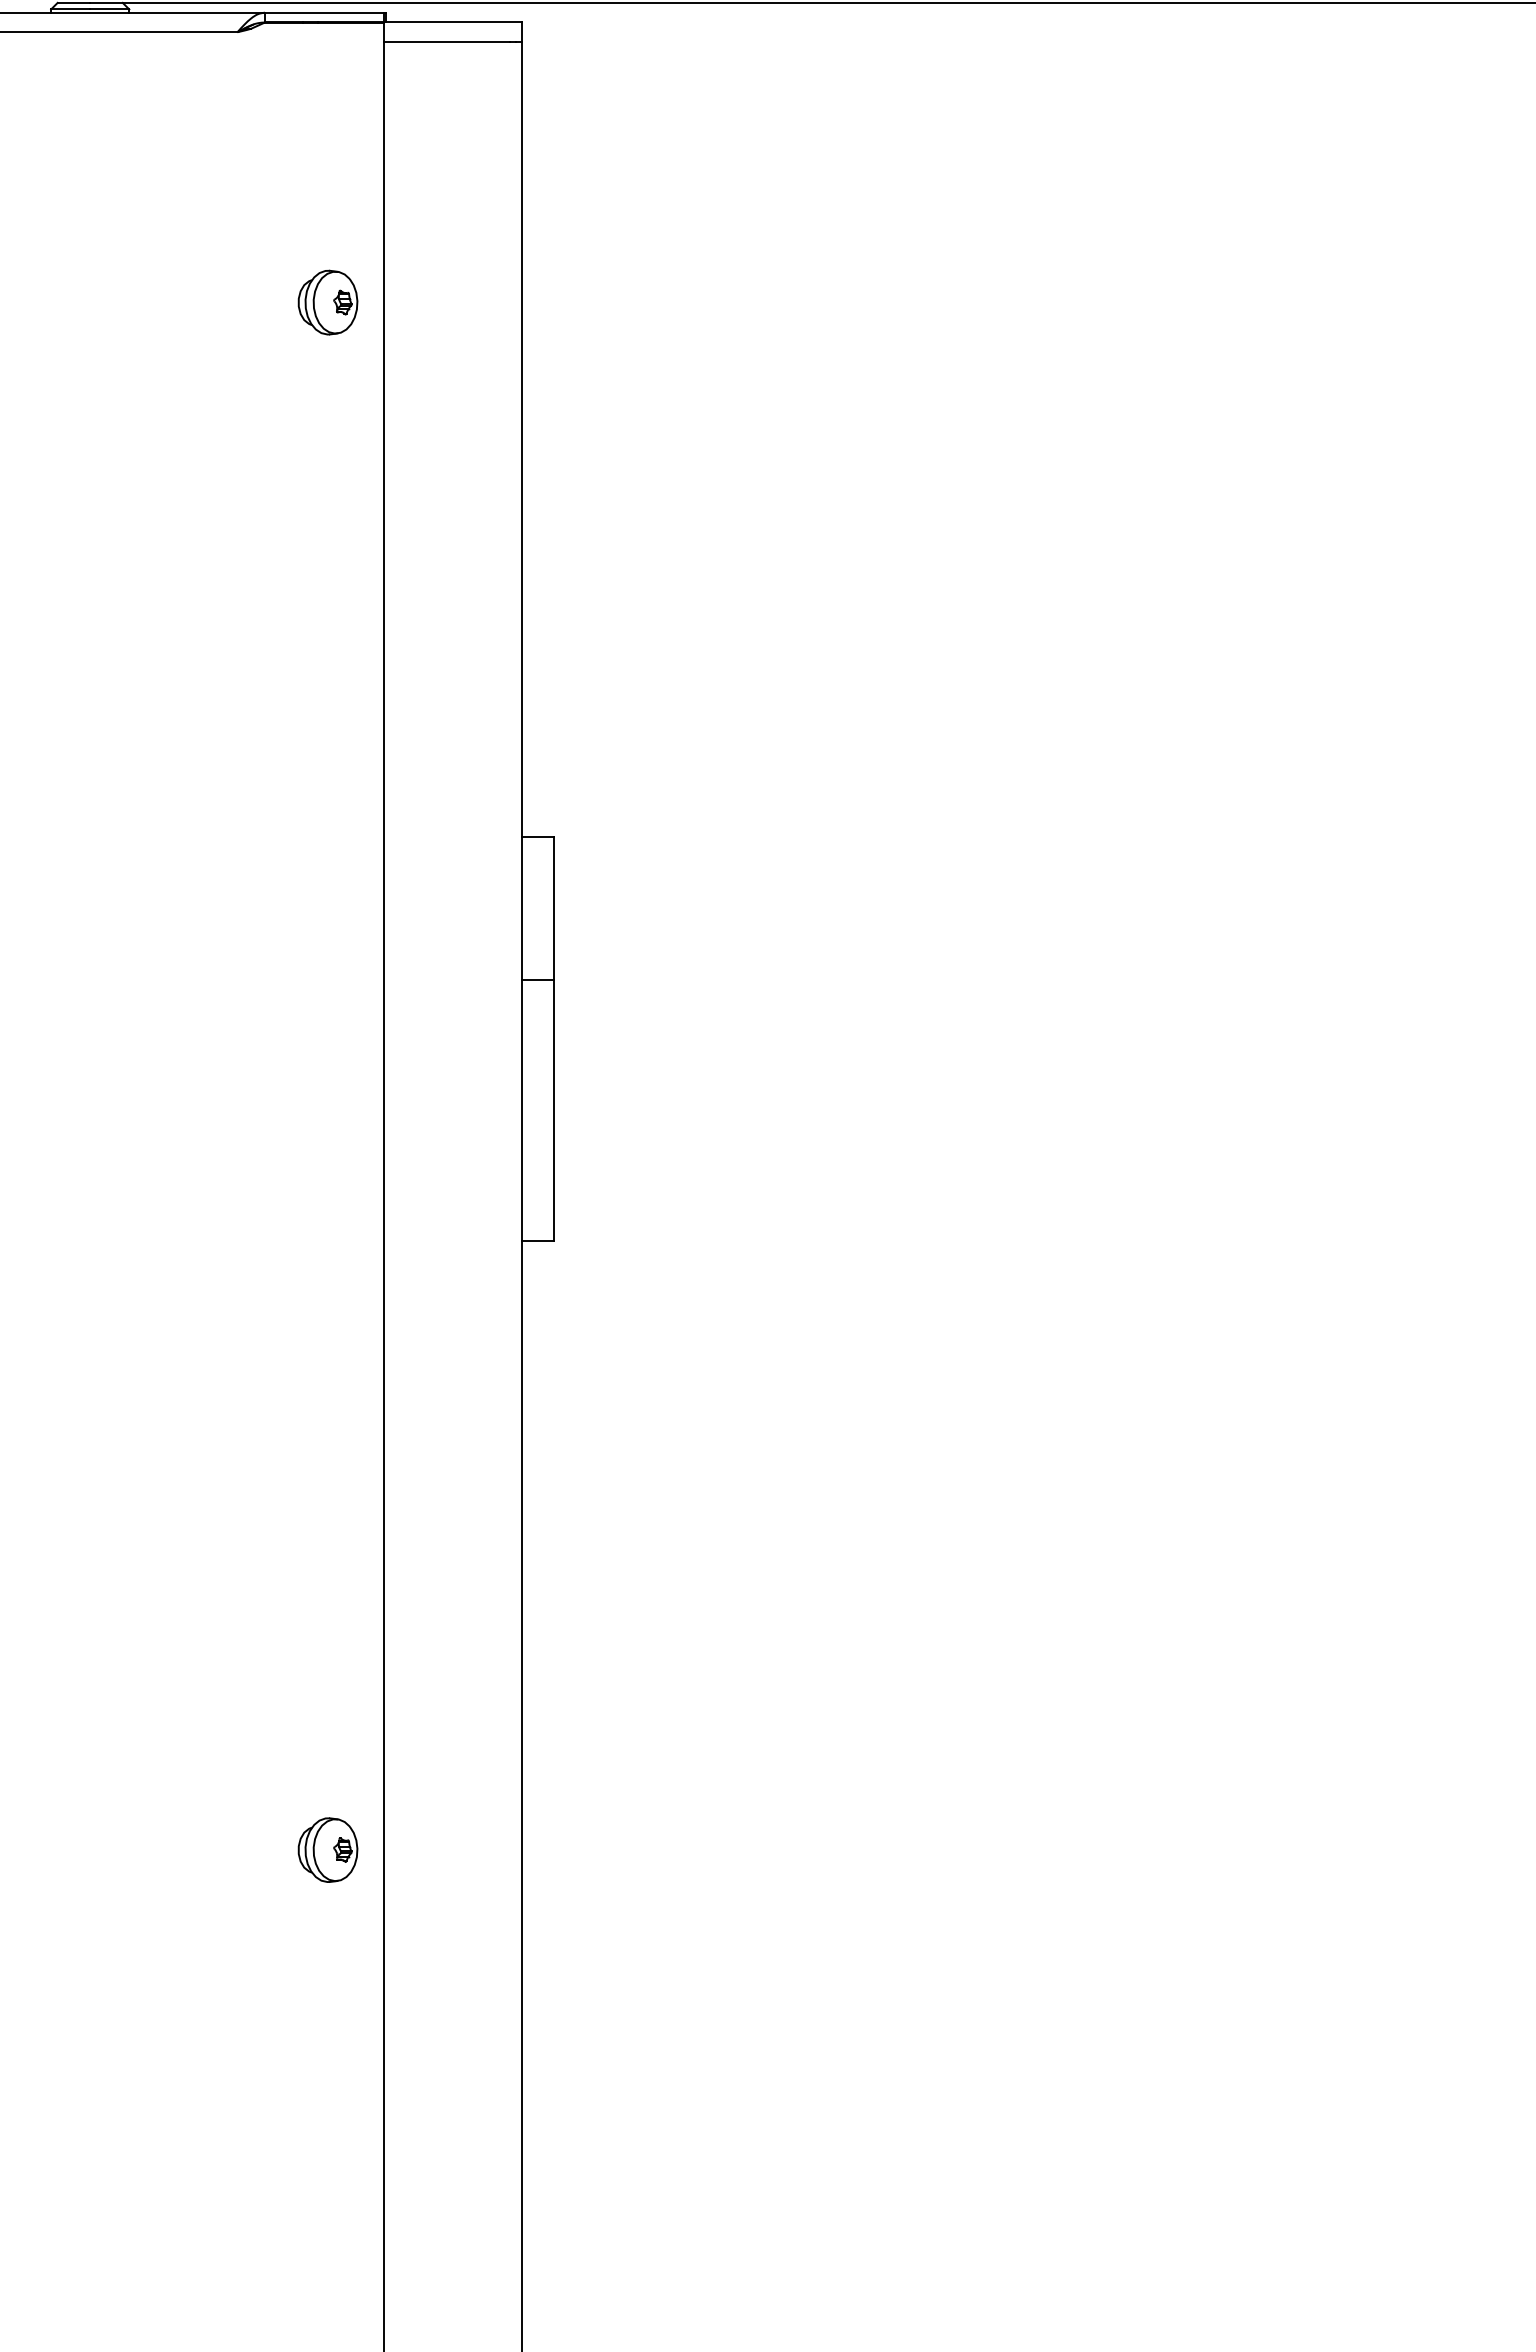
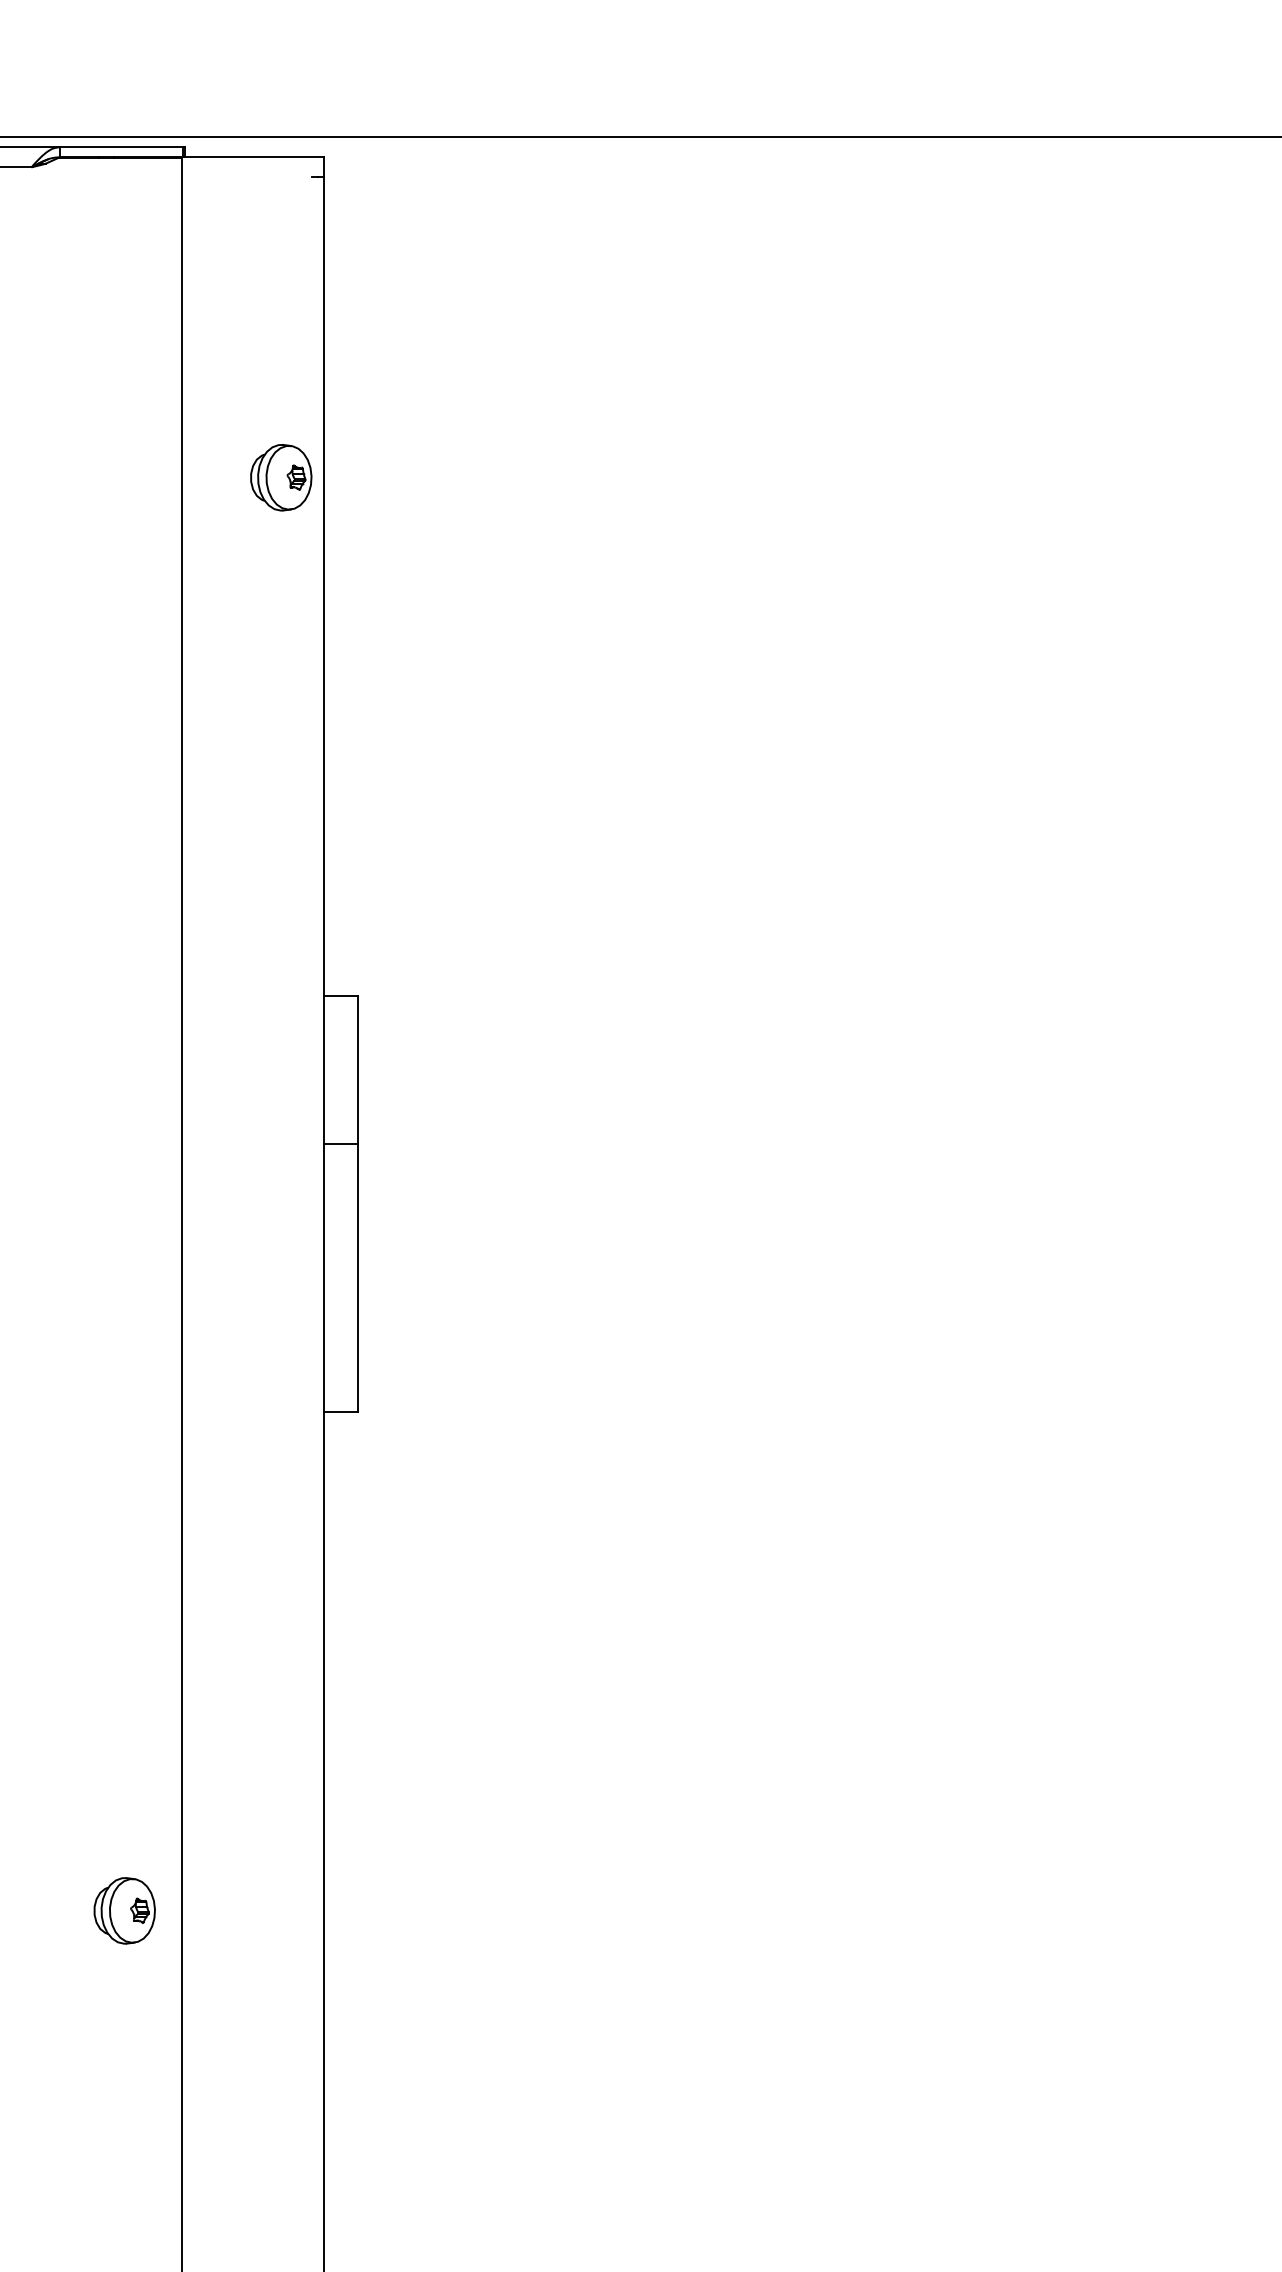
line: (446, 42) -> (246, 177), removed
part: (327, 302) -> (280, 477), moved
part: (327, 1849) -> (124, 1910), moved

